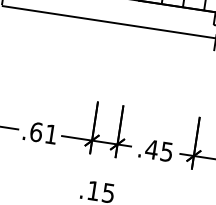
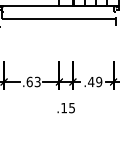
text: (51, 133) -> (37, 81), .61 -> .63
text: (167, 151) -> (99, 81), .45 -> .49

